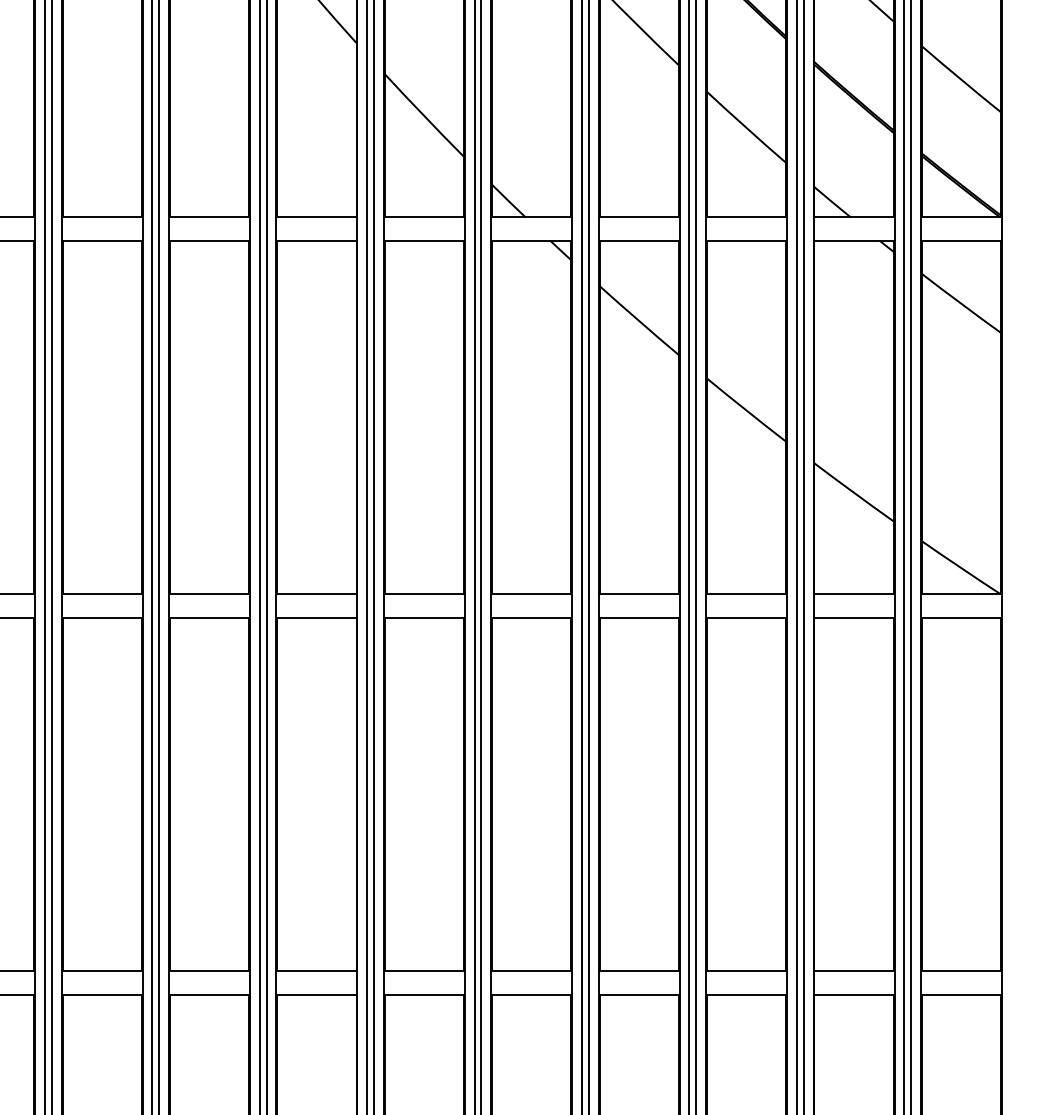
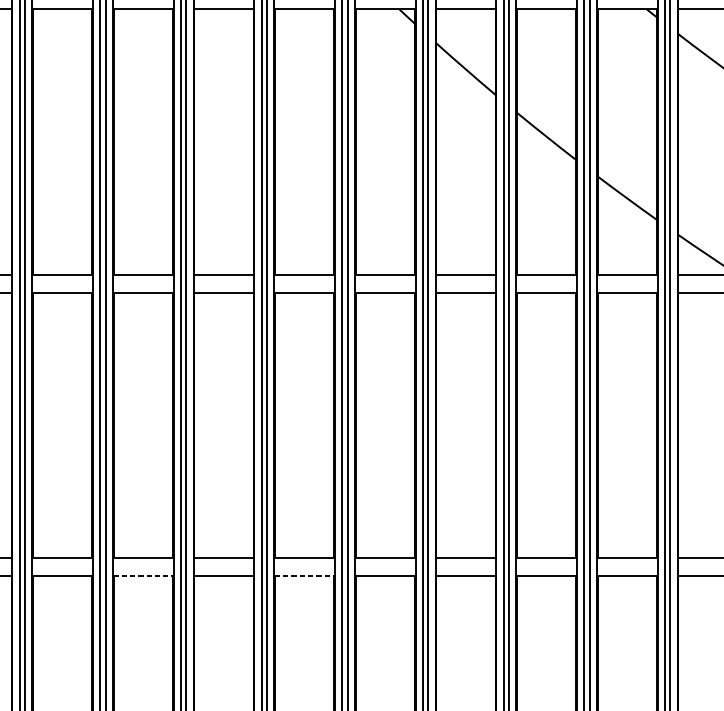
line: (209, 994) -> (143, 575), solid -> dashed
line: (424, 994) -> (304, 575), solid -> dashed

